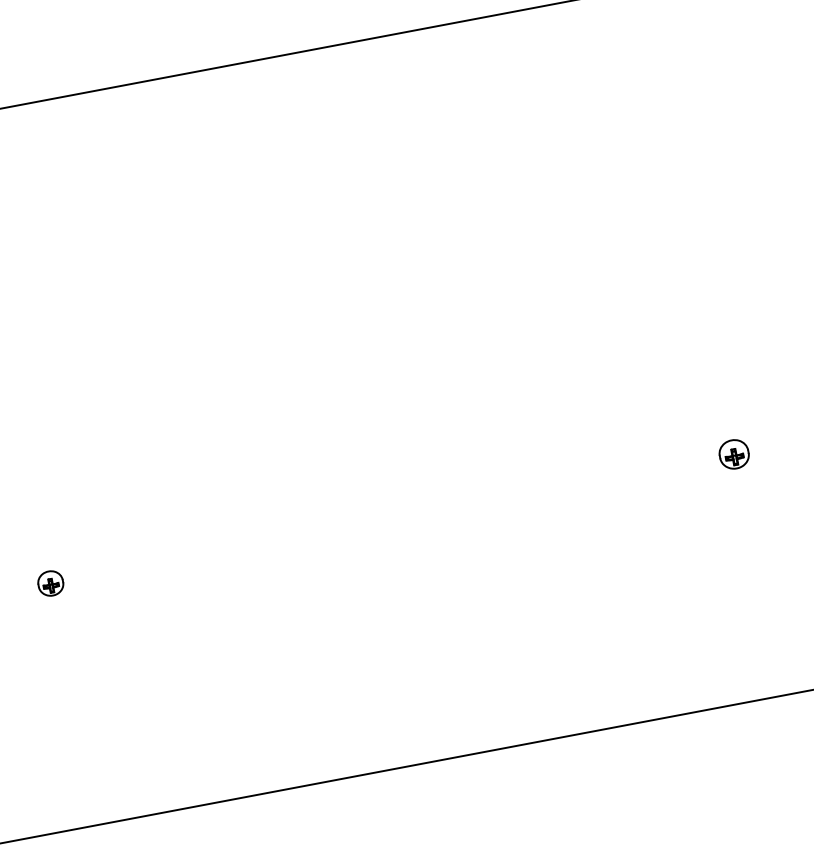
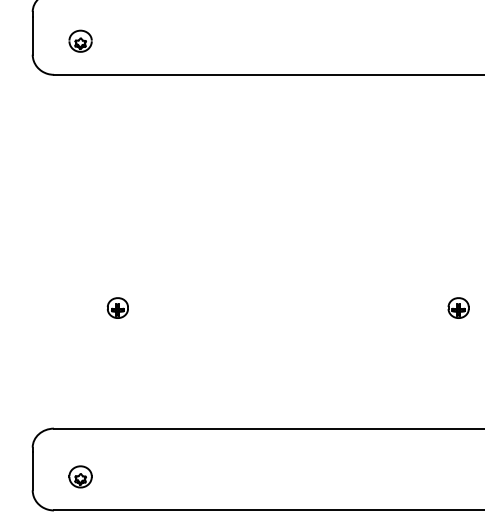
part: (733, 453) -> (458, 307), size x1.43
part: (50, 582) -> (117, 307), size x1.67

